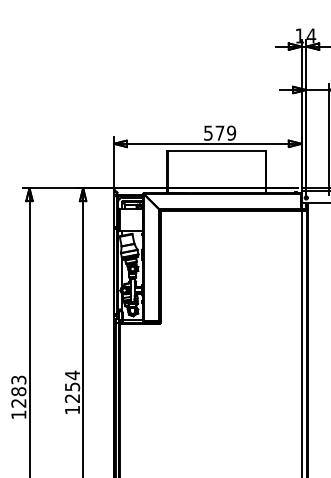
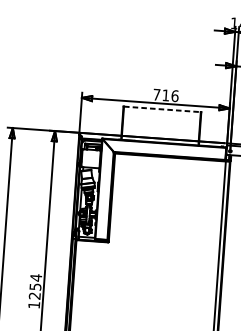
text: (220, 132) -> (166, 94), 579 -> 716
line: (216, 151) -> (162, 109), solid -> dashed

